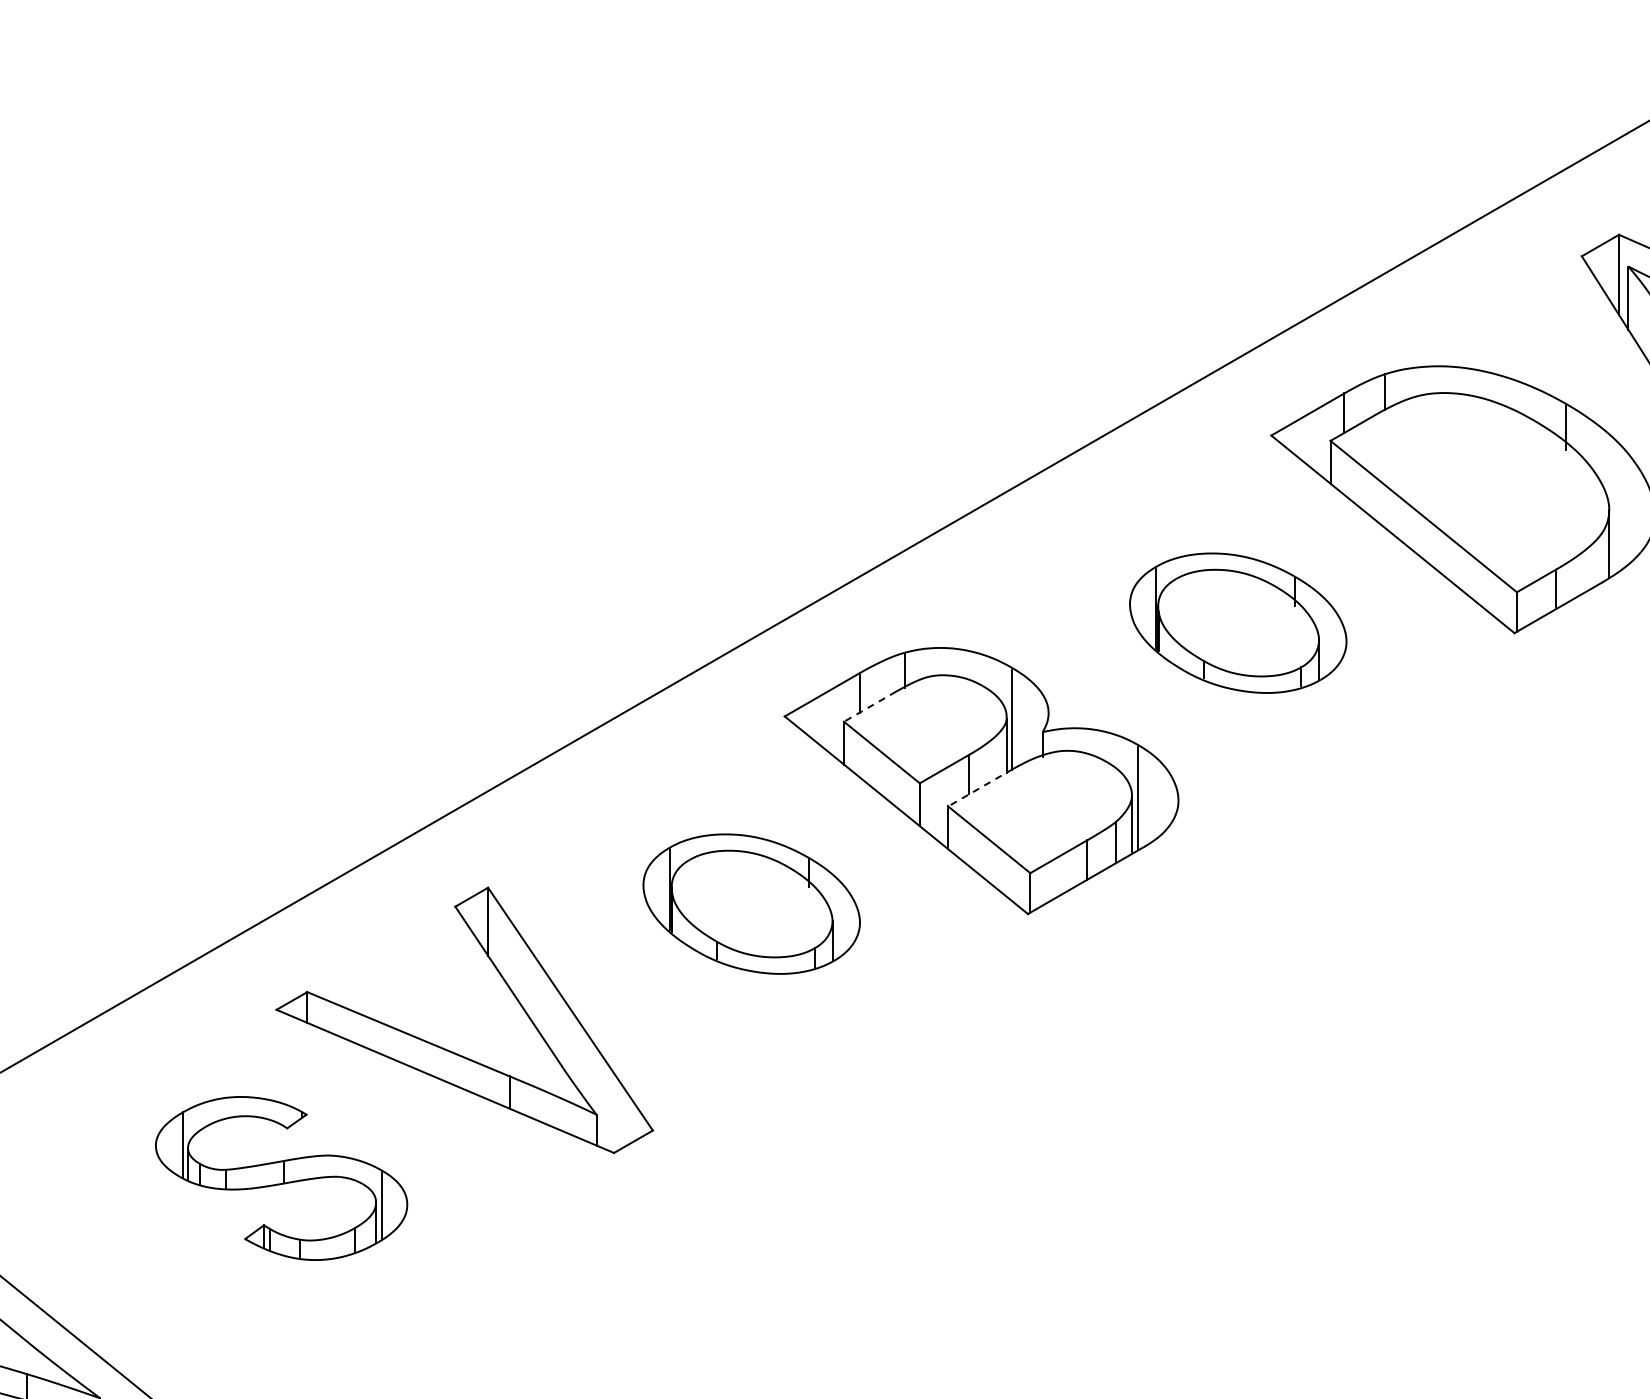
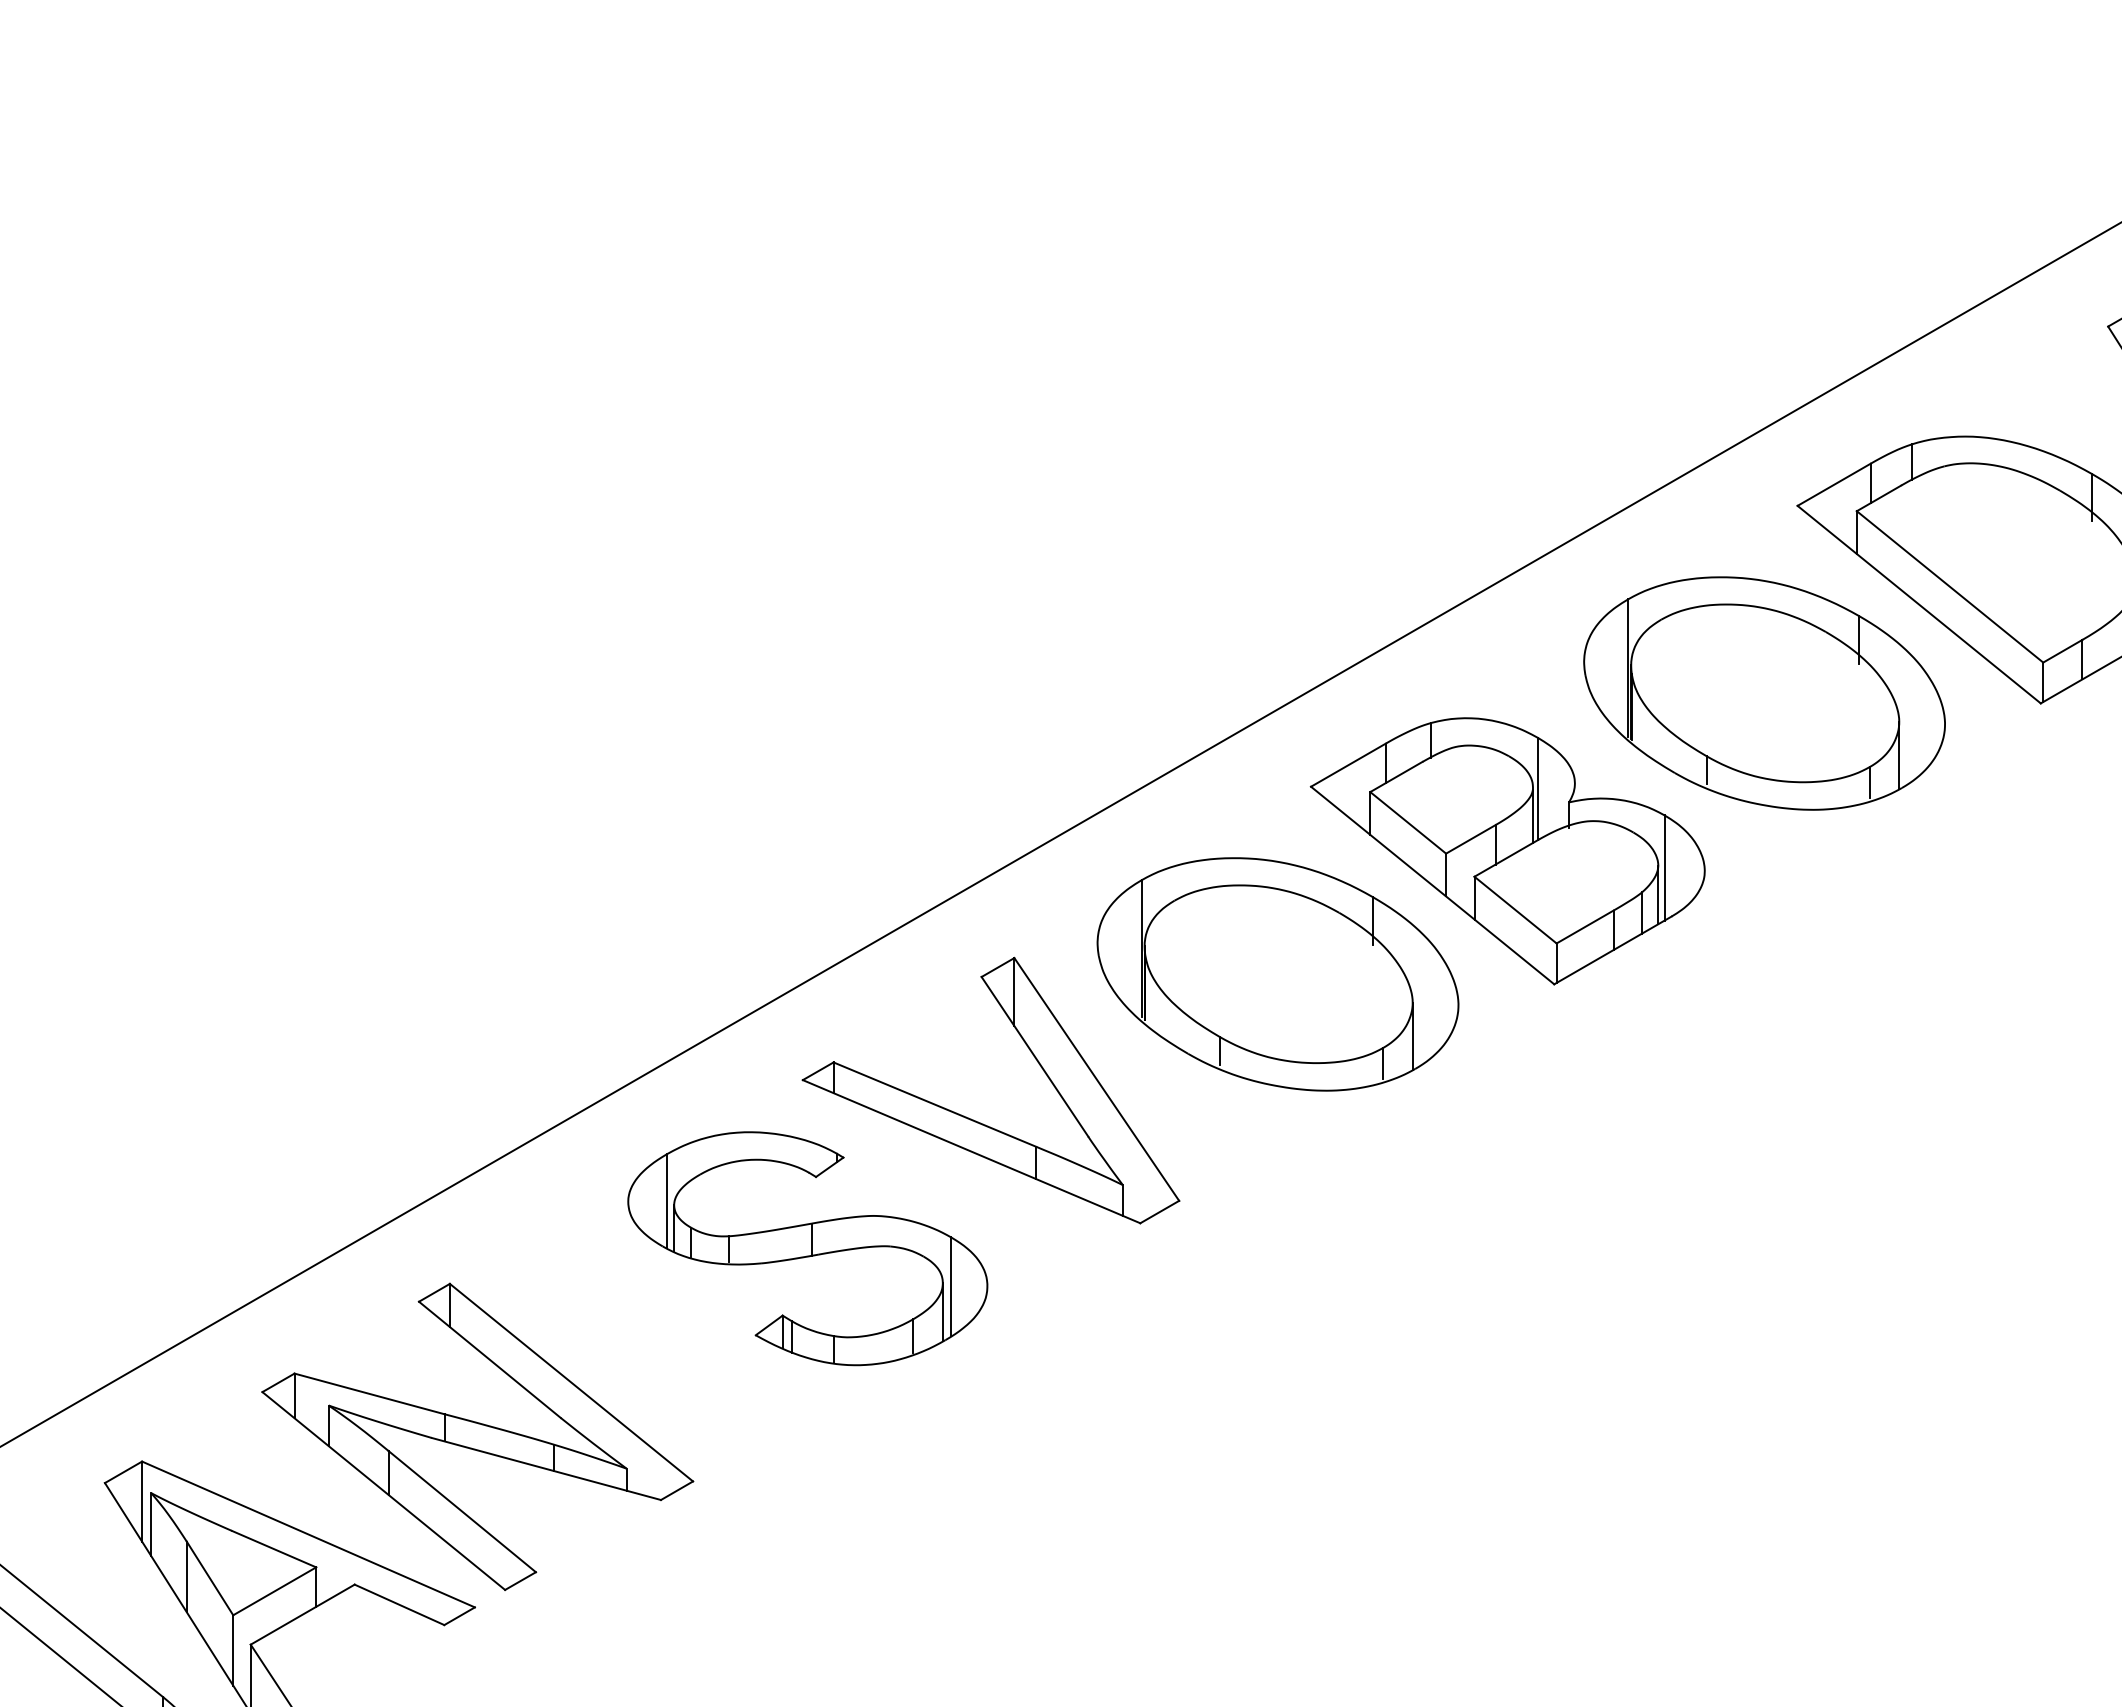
part: (1238, 623) -> (1764, 693), size x1.67
line: (869, 707) -> (1395, 777), dashed -> solid
line: (980, 788) -> (1506, 858), dashed -> solid
part: (751, 904) -> (1277, 974), size x1.67
part: (281, 1178) -> (807, 1248), size x1.43

